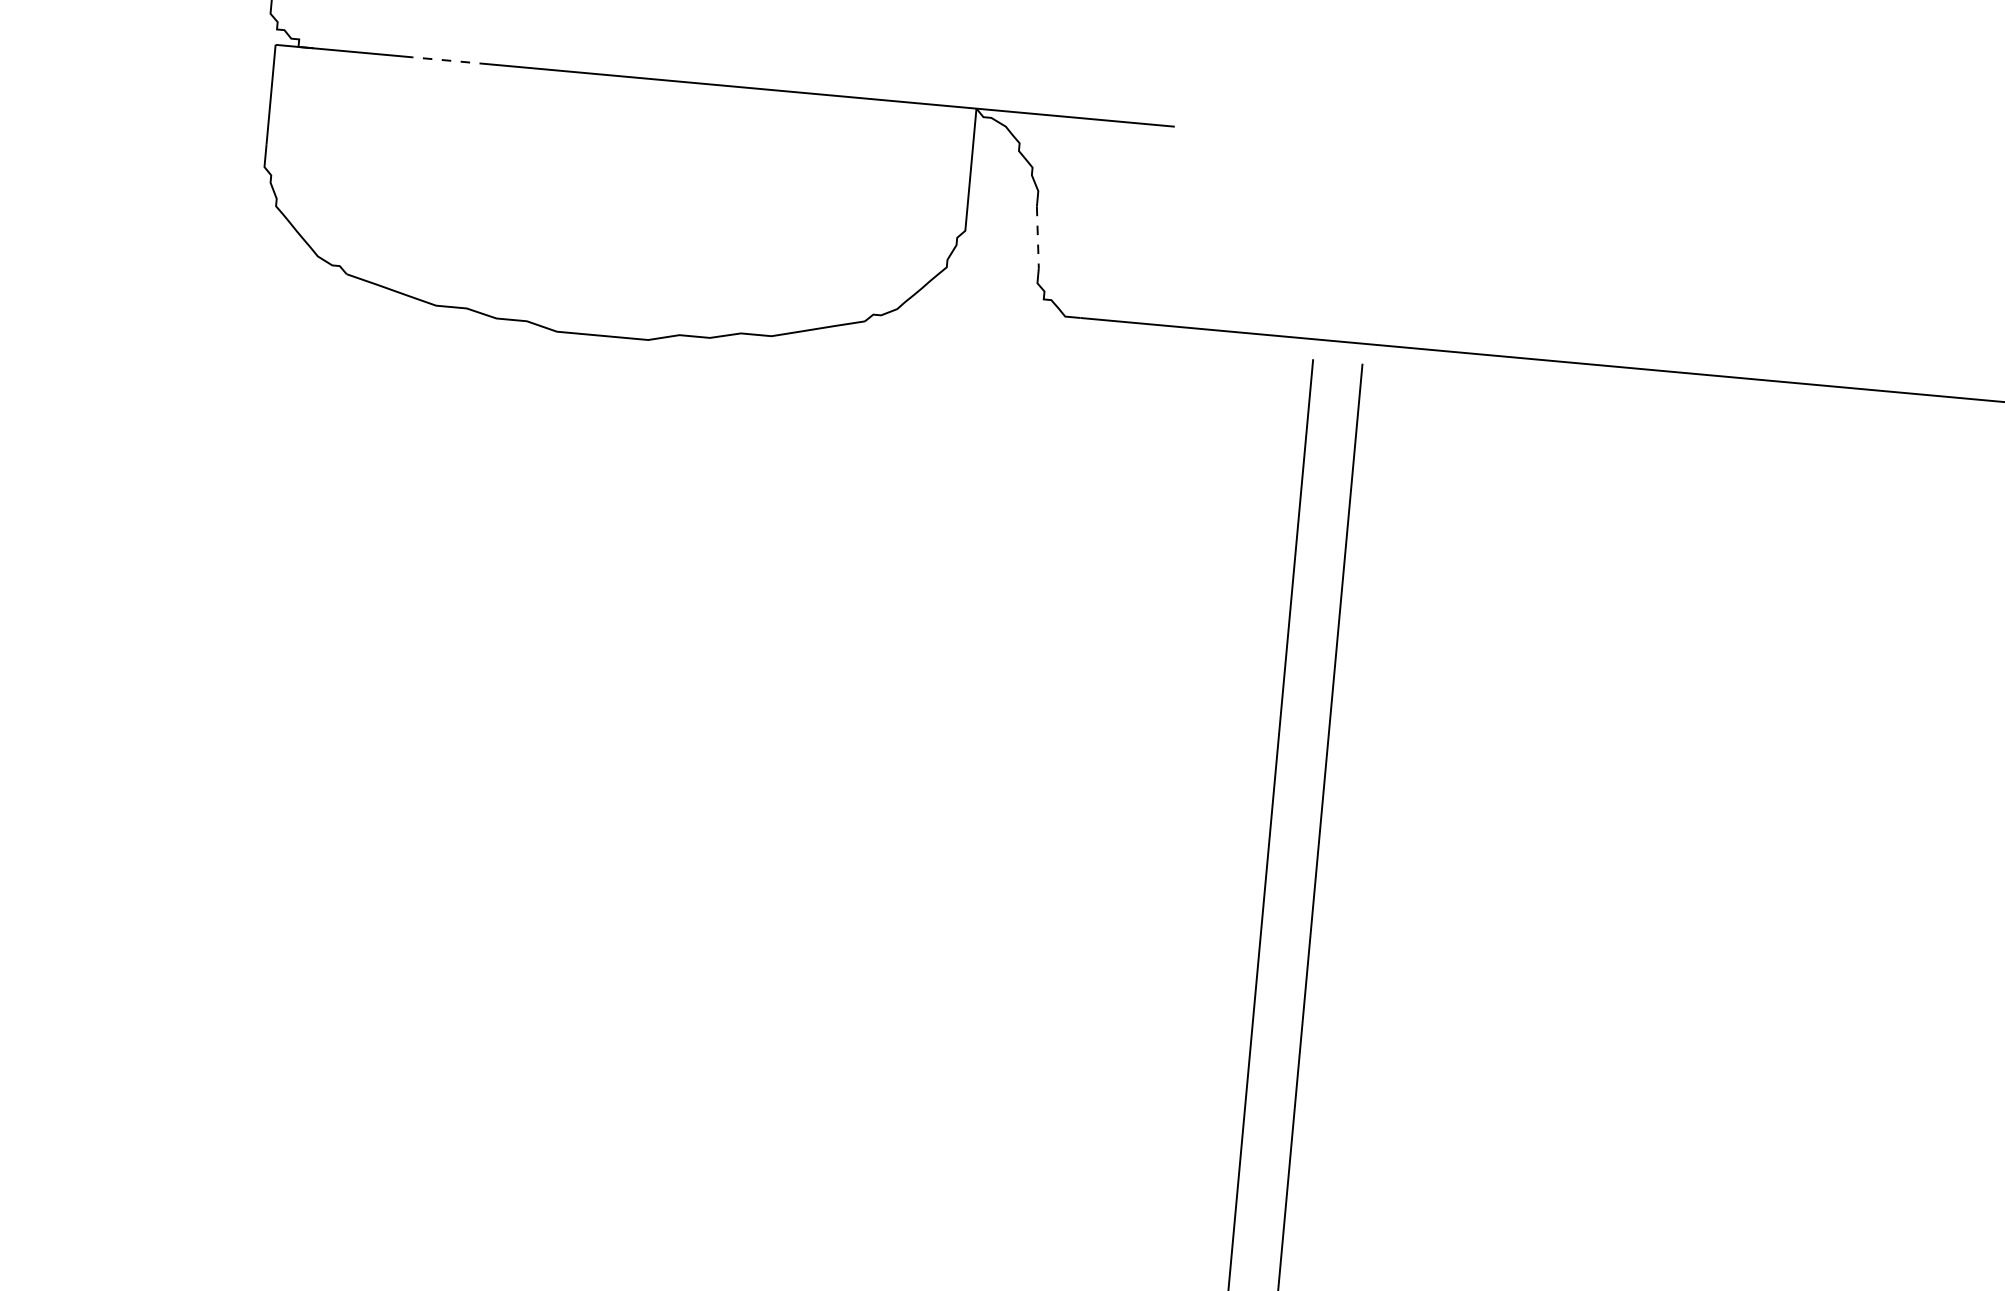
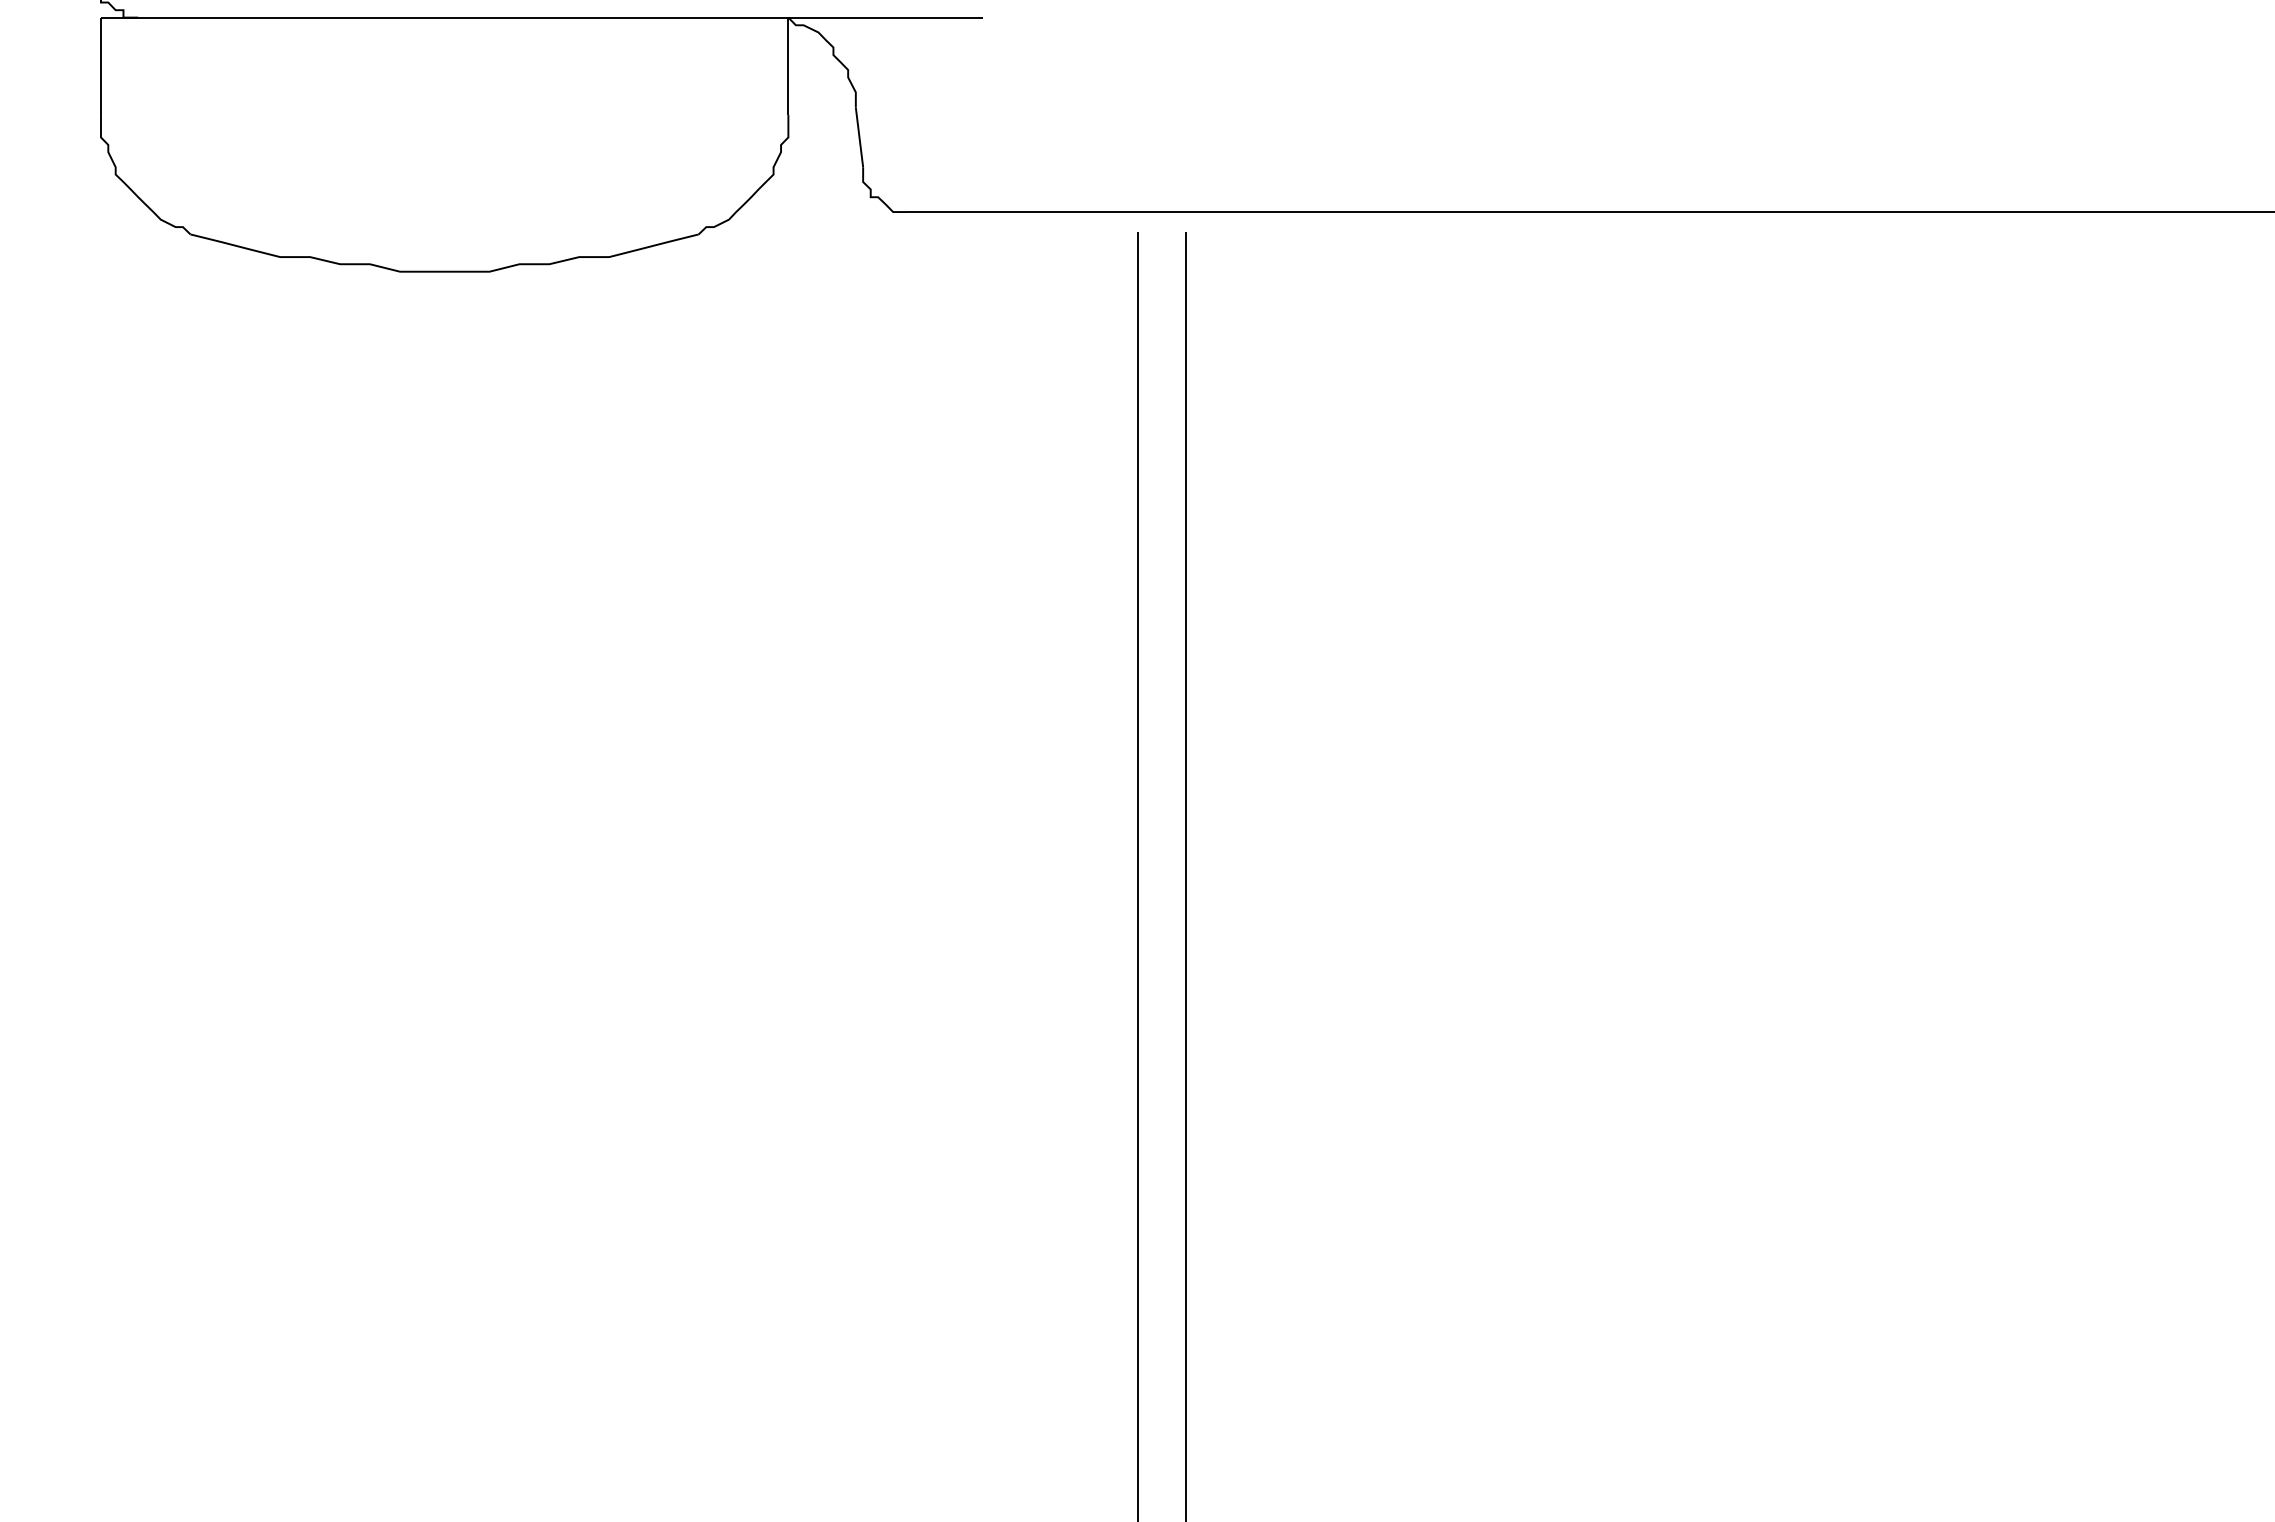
line: (450, 60) -> (272, 17), dashed -> solid
line: (1037, 237) -> (859, 137), dashed -> solid

